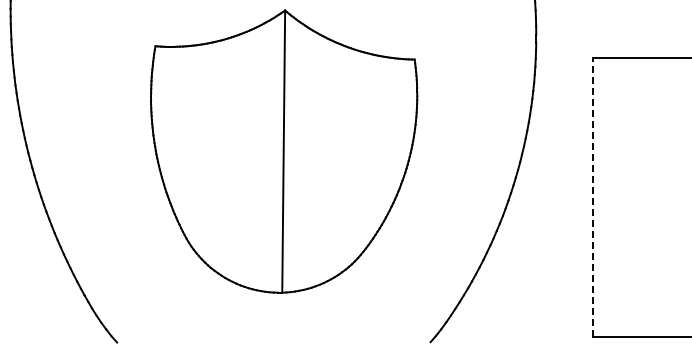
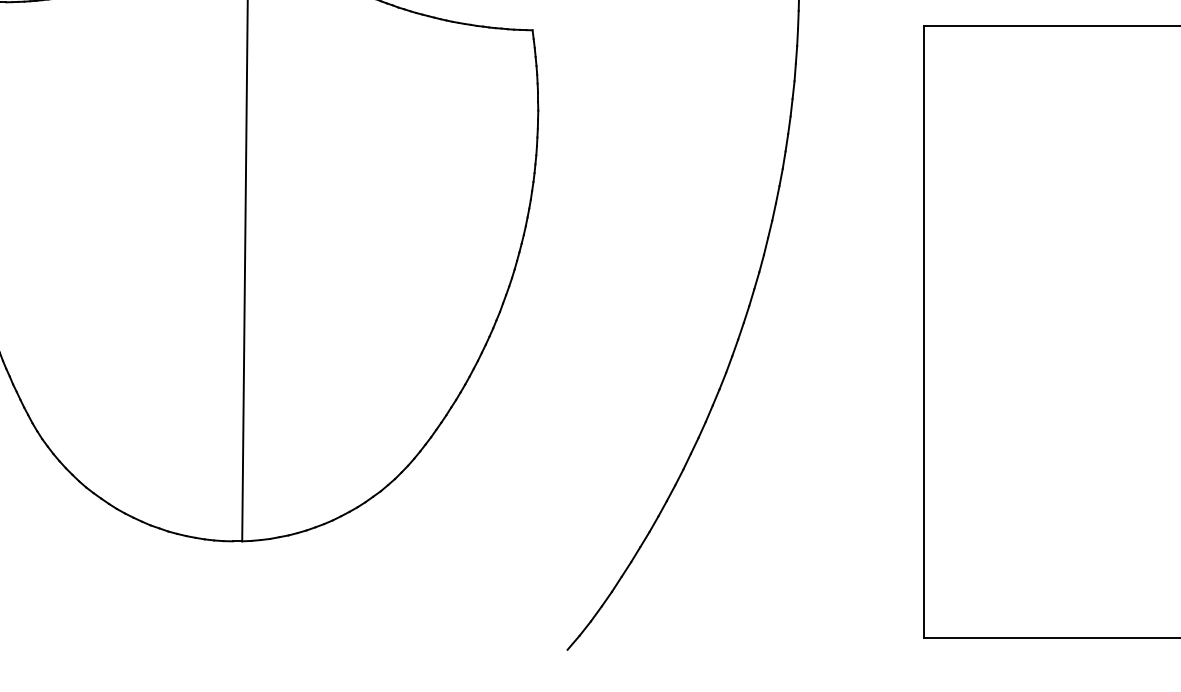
line: (593, 197) -> (924, 332), dashed -> solid

